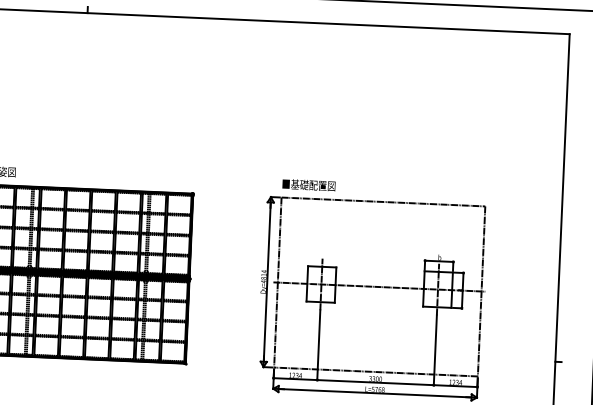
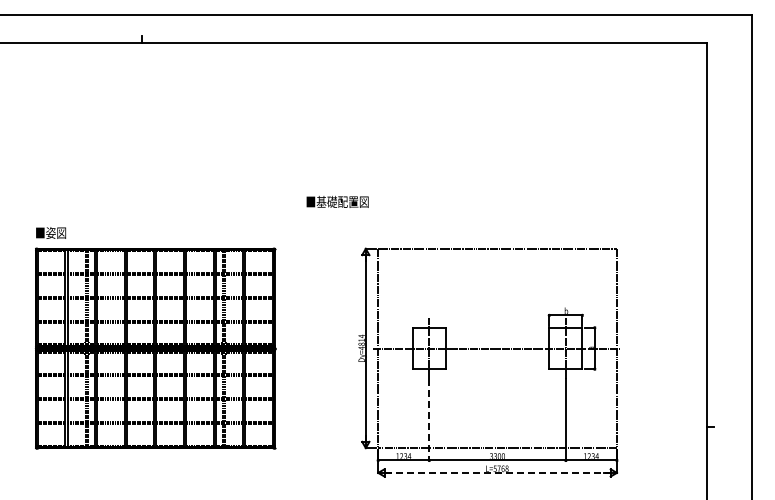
text: (308, 184) -> (337, 201), moved
line: (318, 345) -> (429, 419), solid -> dashed
line: (375, 392) -> (498, 472), solid -> dashed

